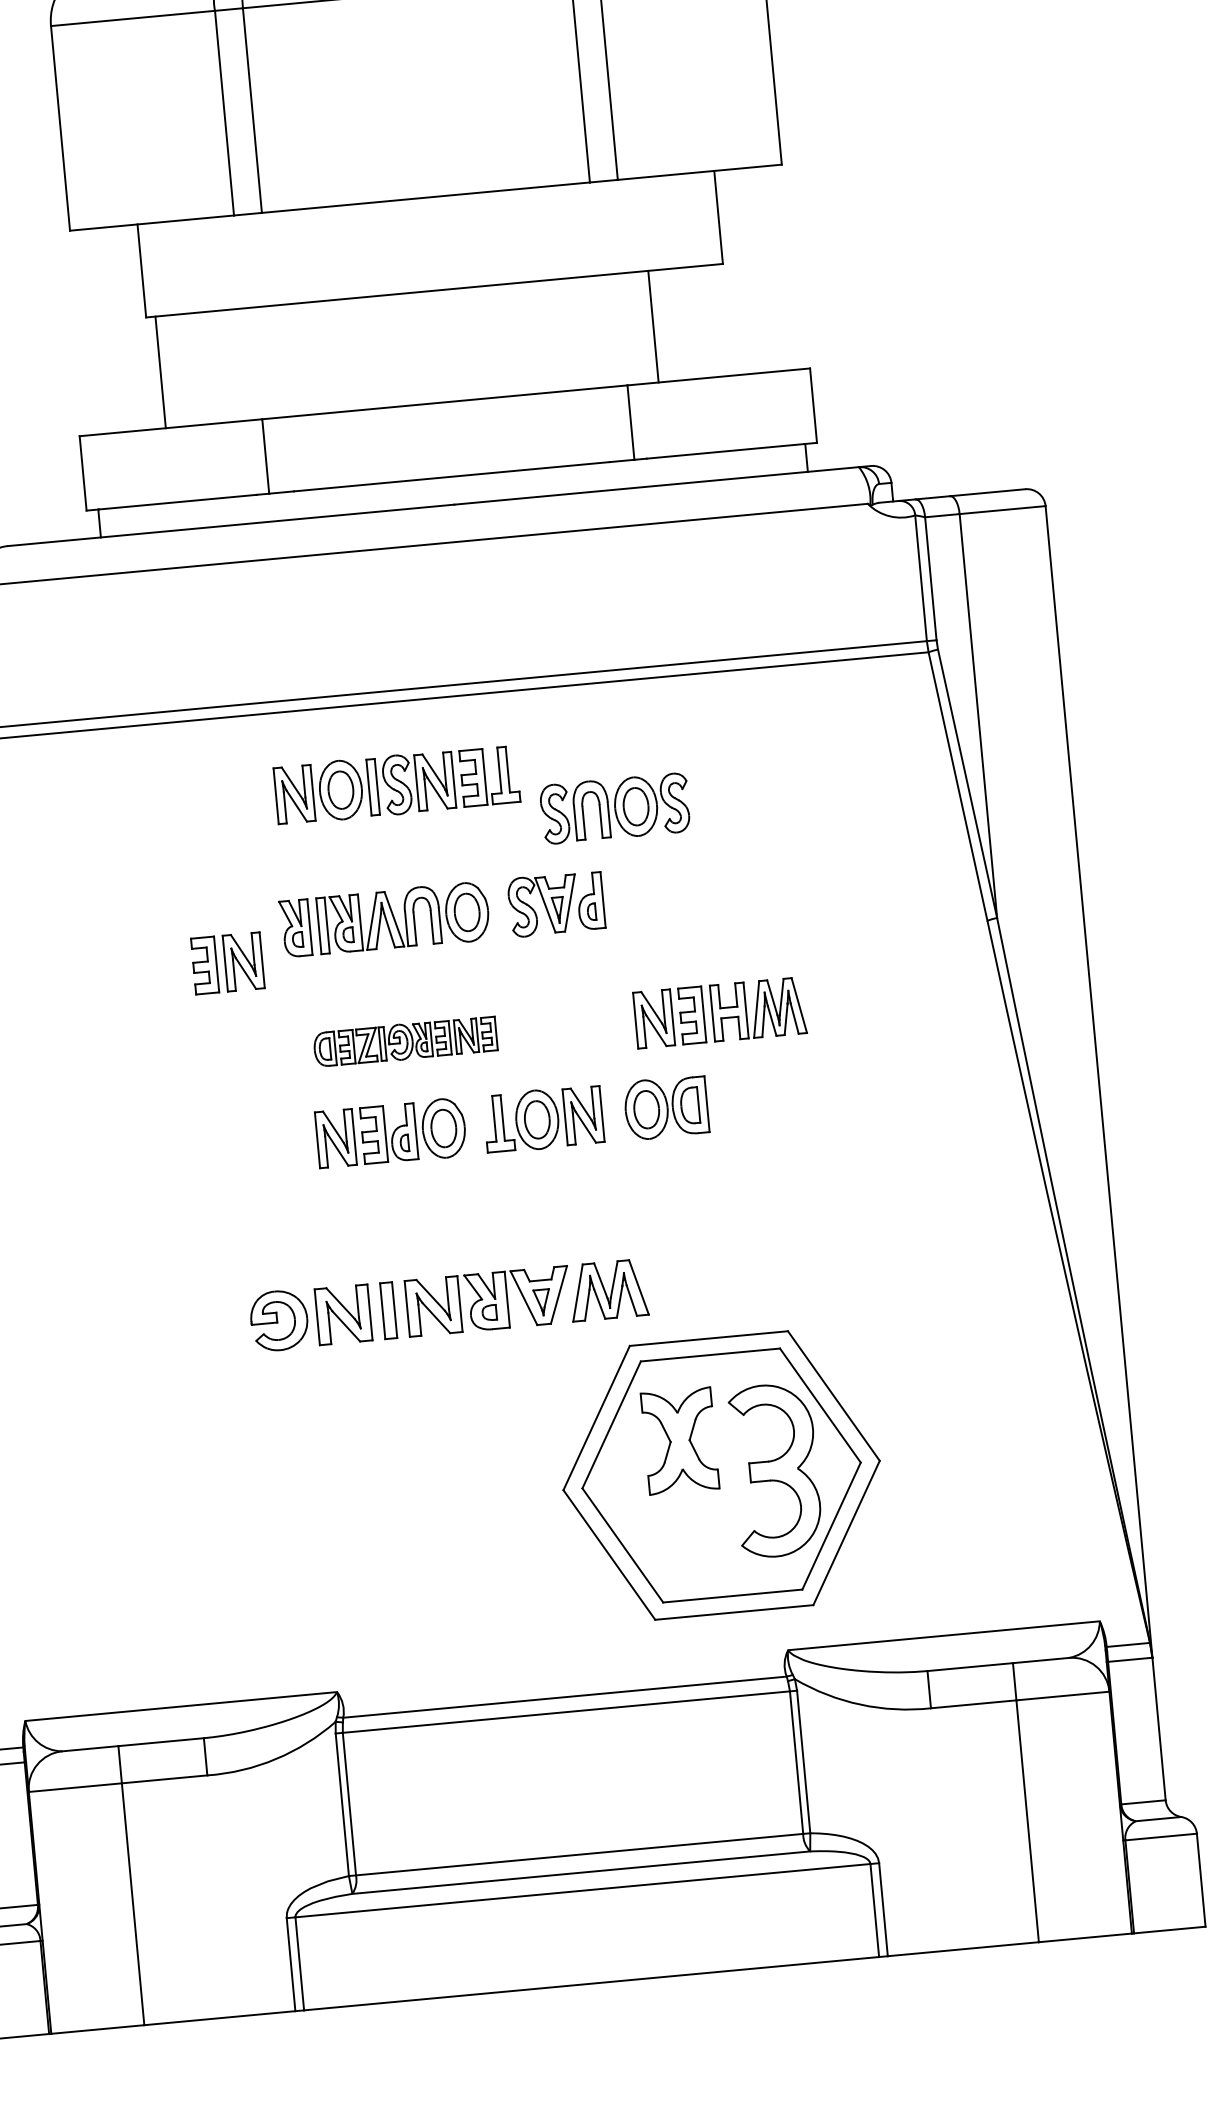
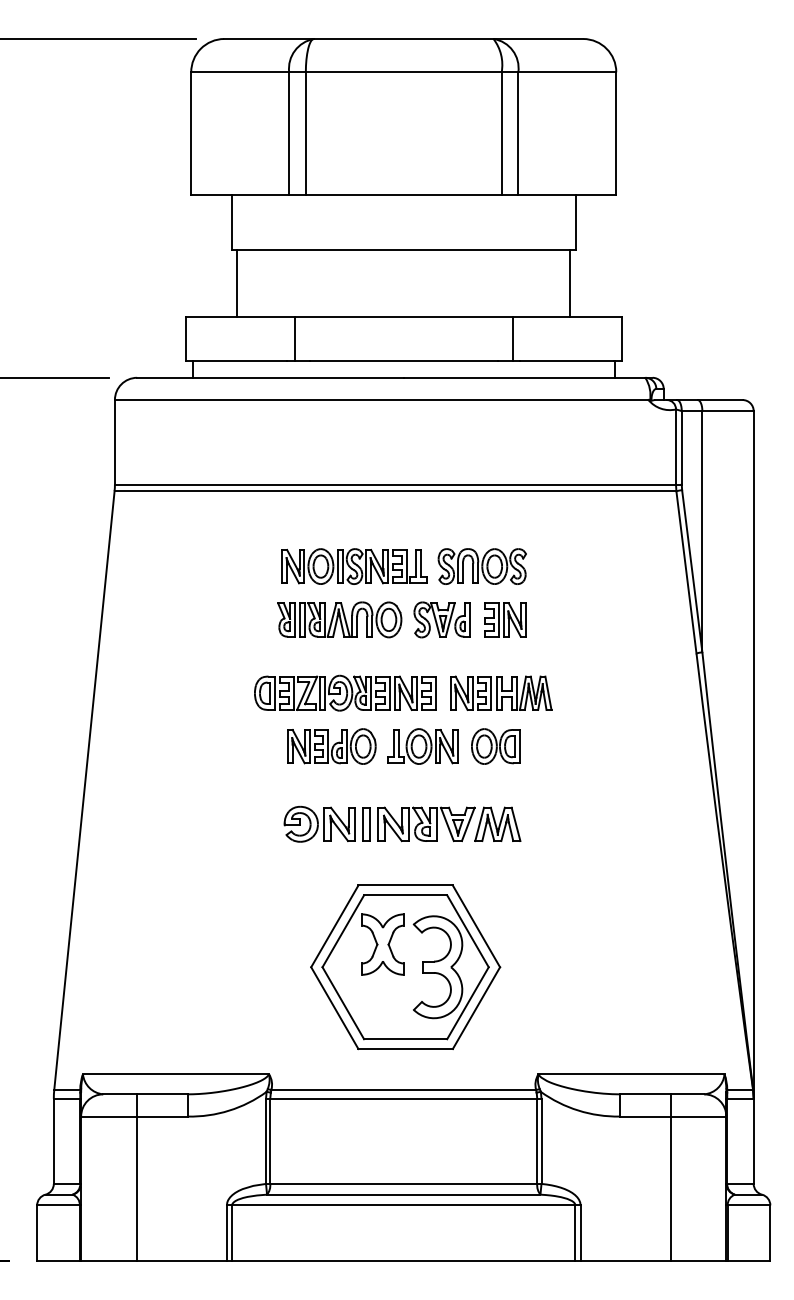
line: (653, 326) -> (570, 283), moved
part: (397, 784) -> (354, 566), moved
part: (227, 962) -> (505, 619), moved
part: (720, 1011) -> (501, 692), moved
part: (405, 1040) -> (345, 692), size x1.67
part: (448, 1305) -> (402, 824), moved
part: (721, 1475) -> (405, 967), moved

